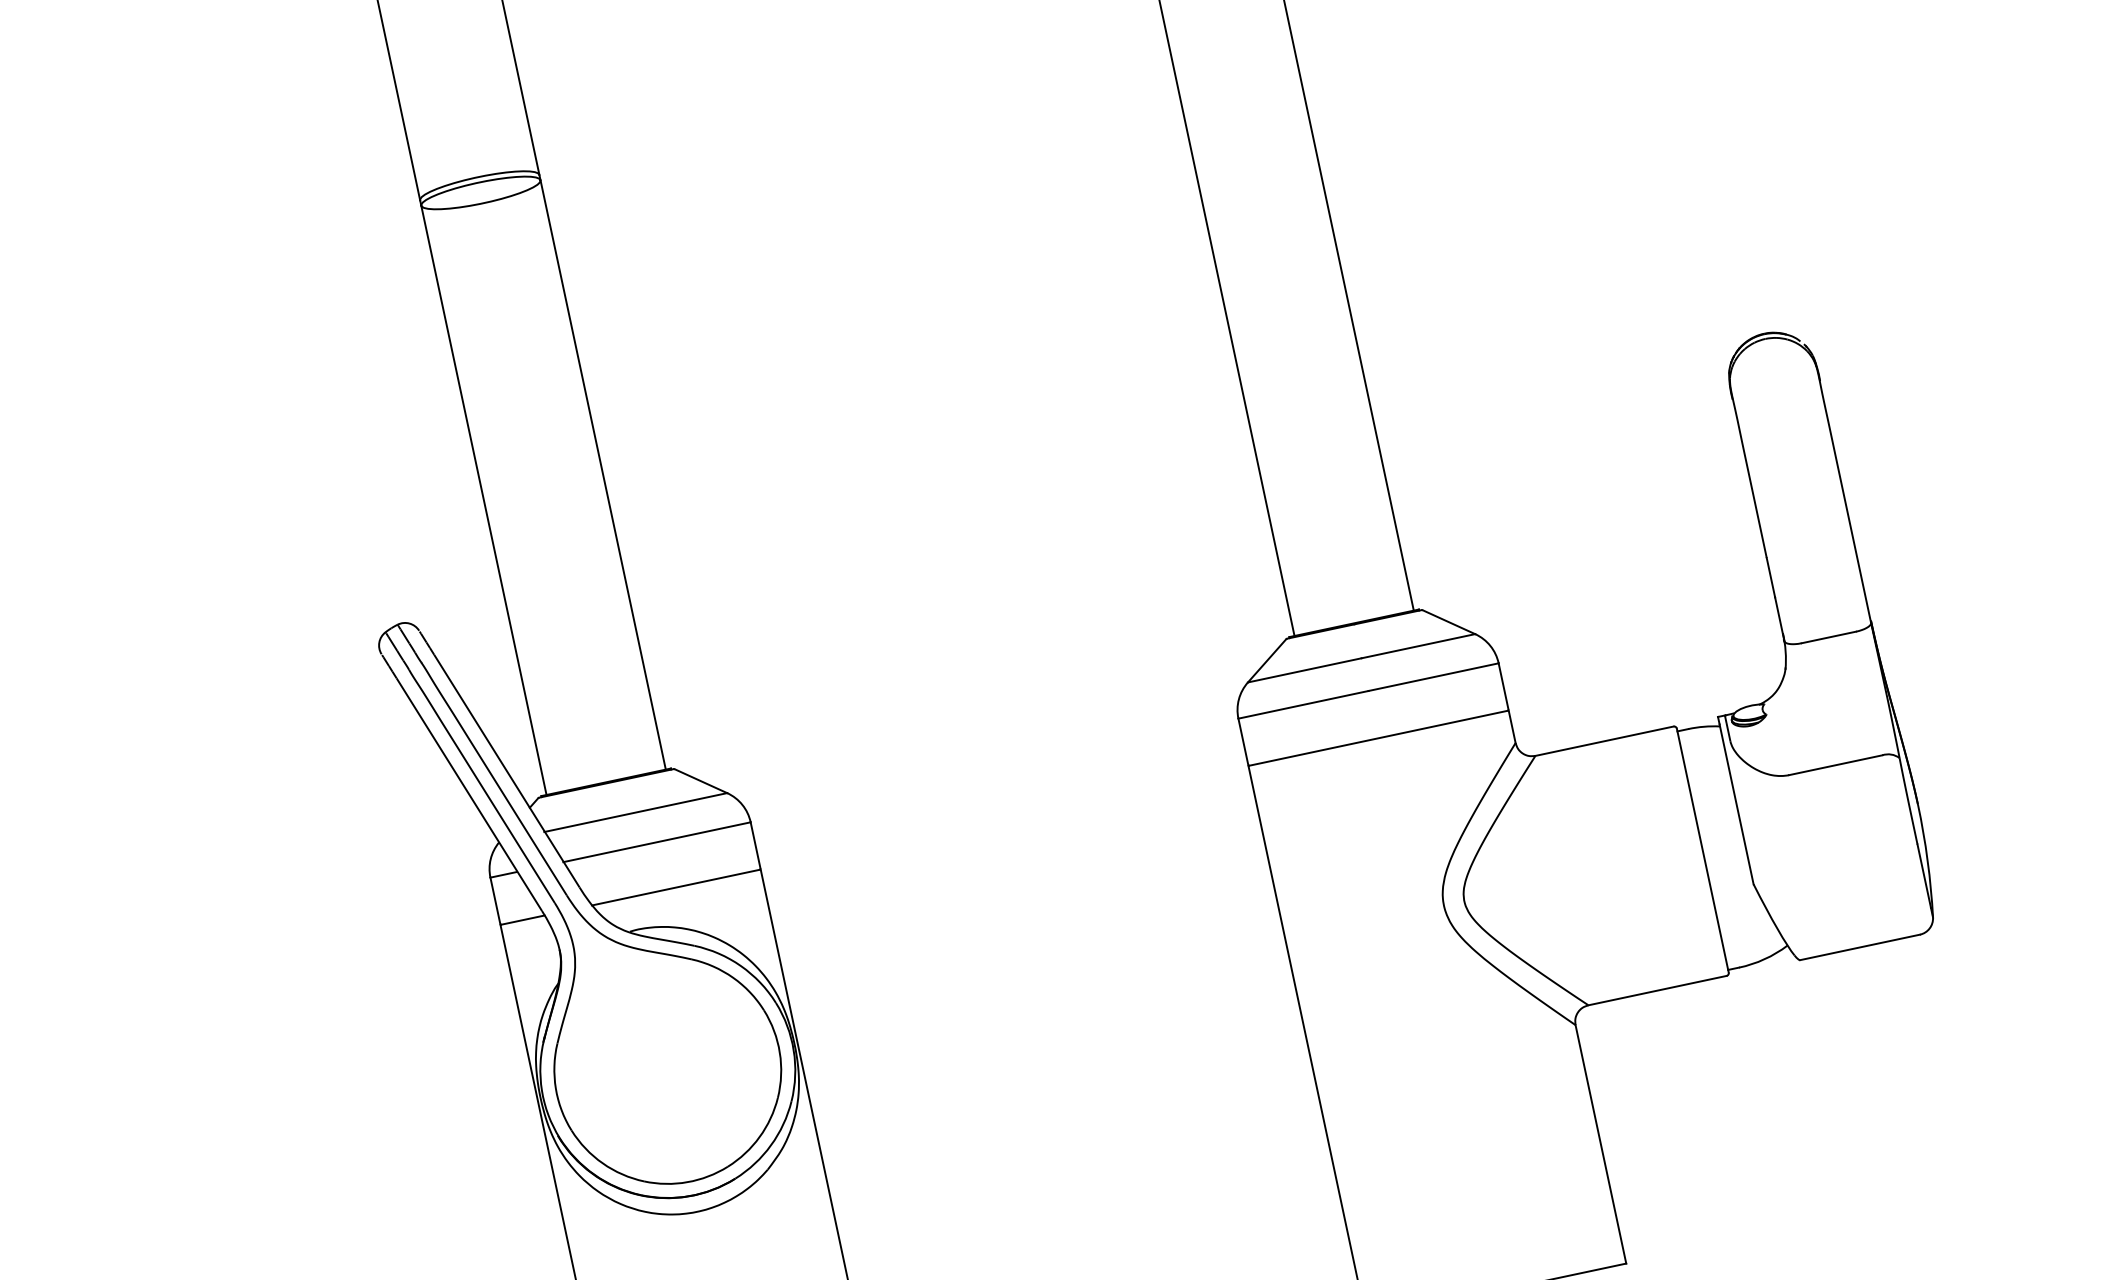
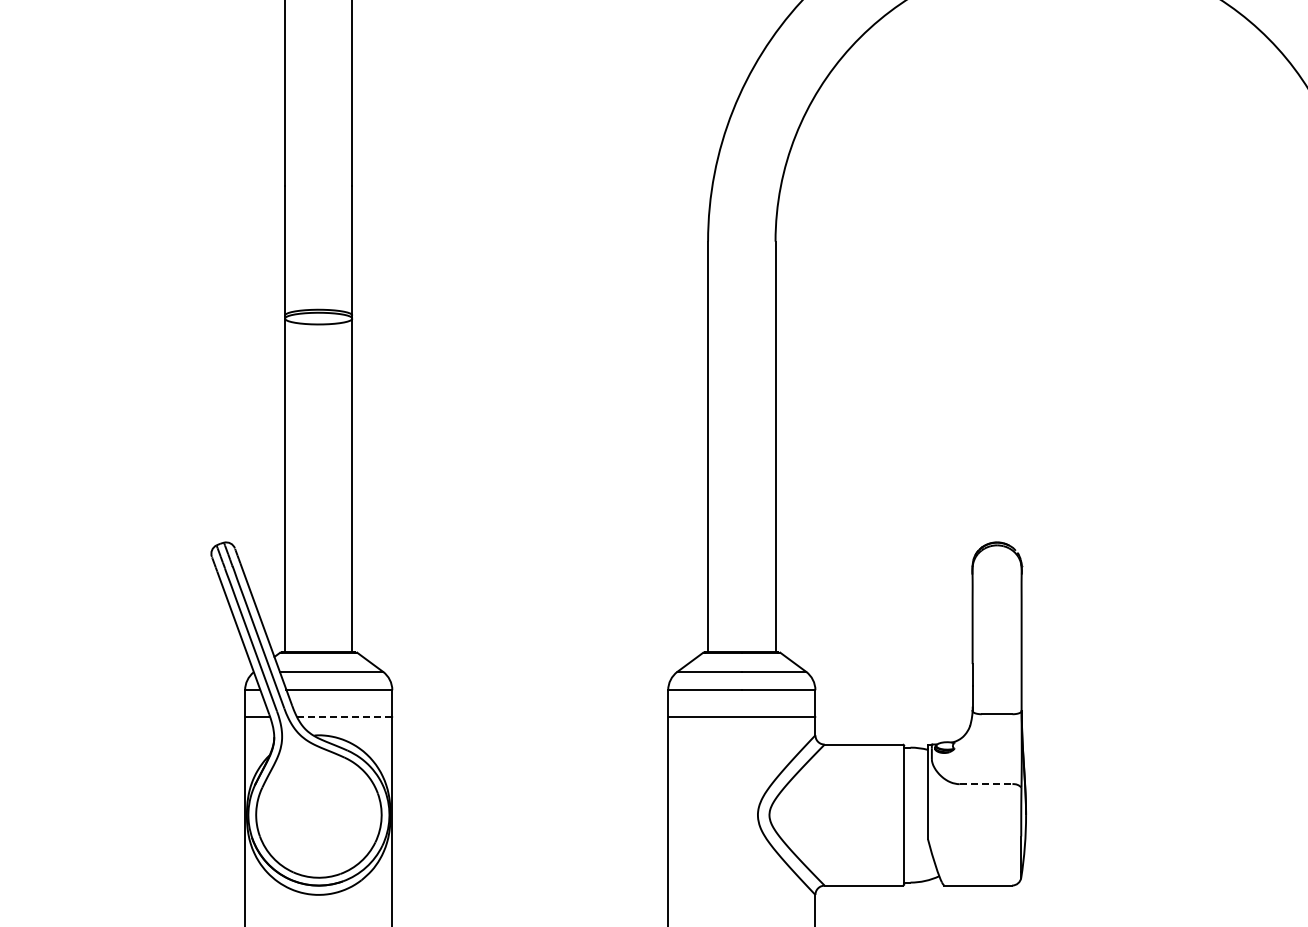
line: (1836, 765) -> (986, 784), solid -> dashed
line: (675, 886) -> (344, 716), solid -> dashed

